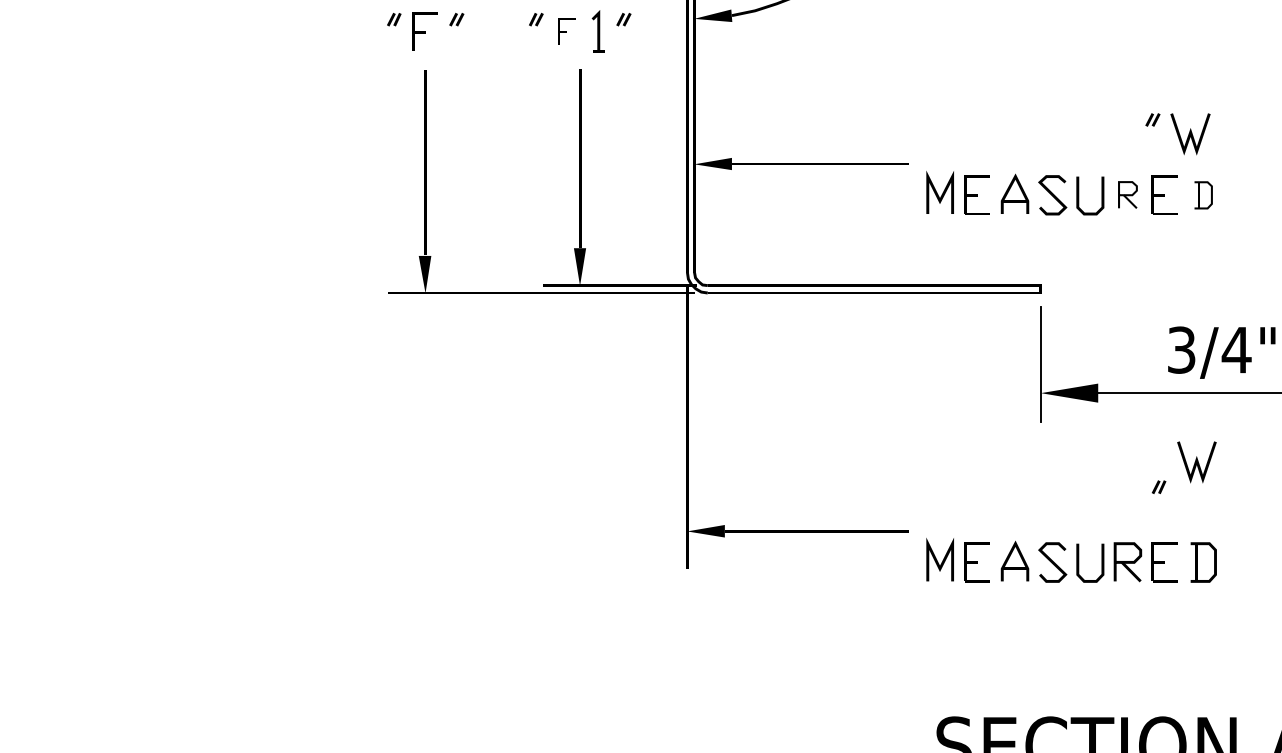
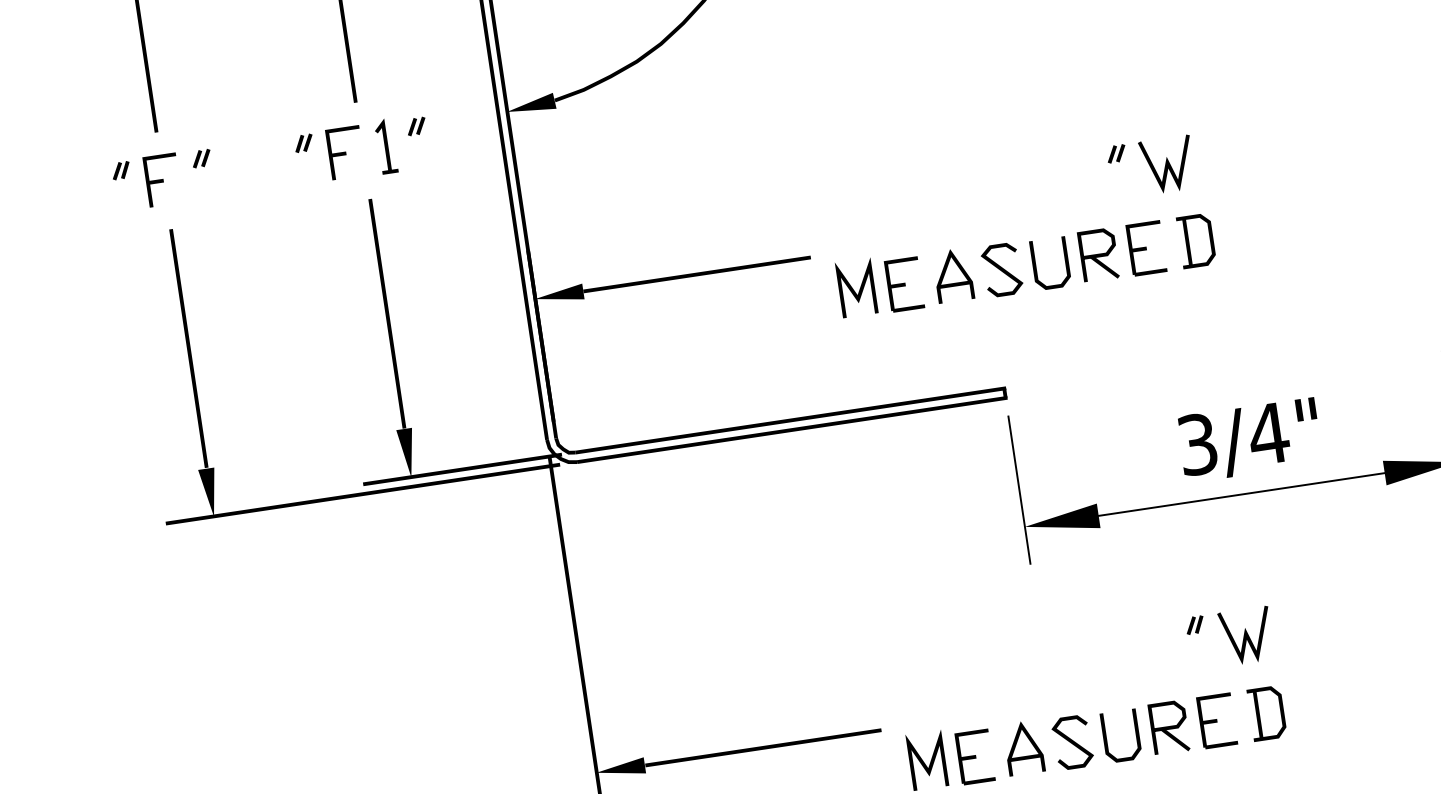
part: (566, 31) -> (345, 152), size x1.43
part: (1127, 194) -> (1098, 254), size x1.43
part: (1203, 195) -> (1196, 241), size x1.43
line: (1196, 462) -> (1245, 636), moved

